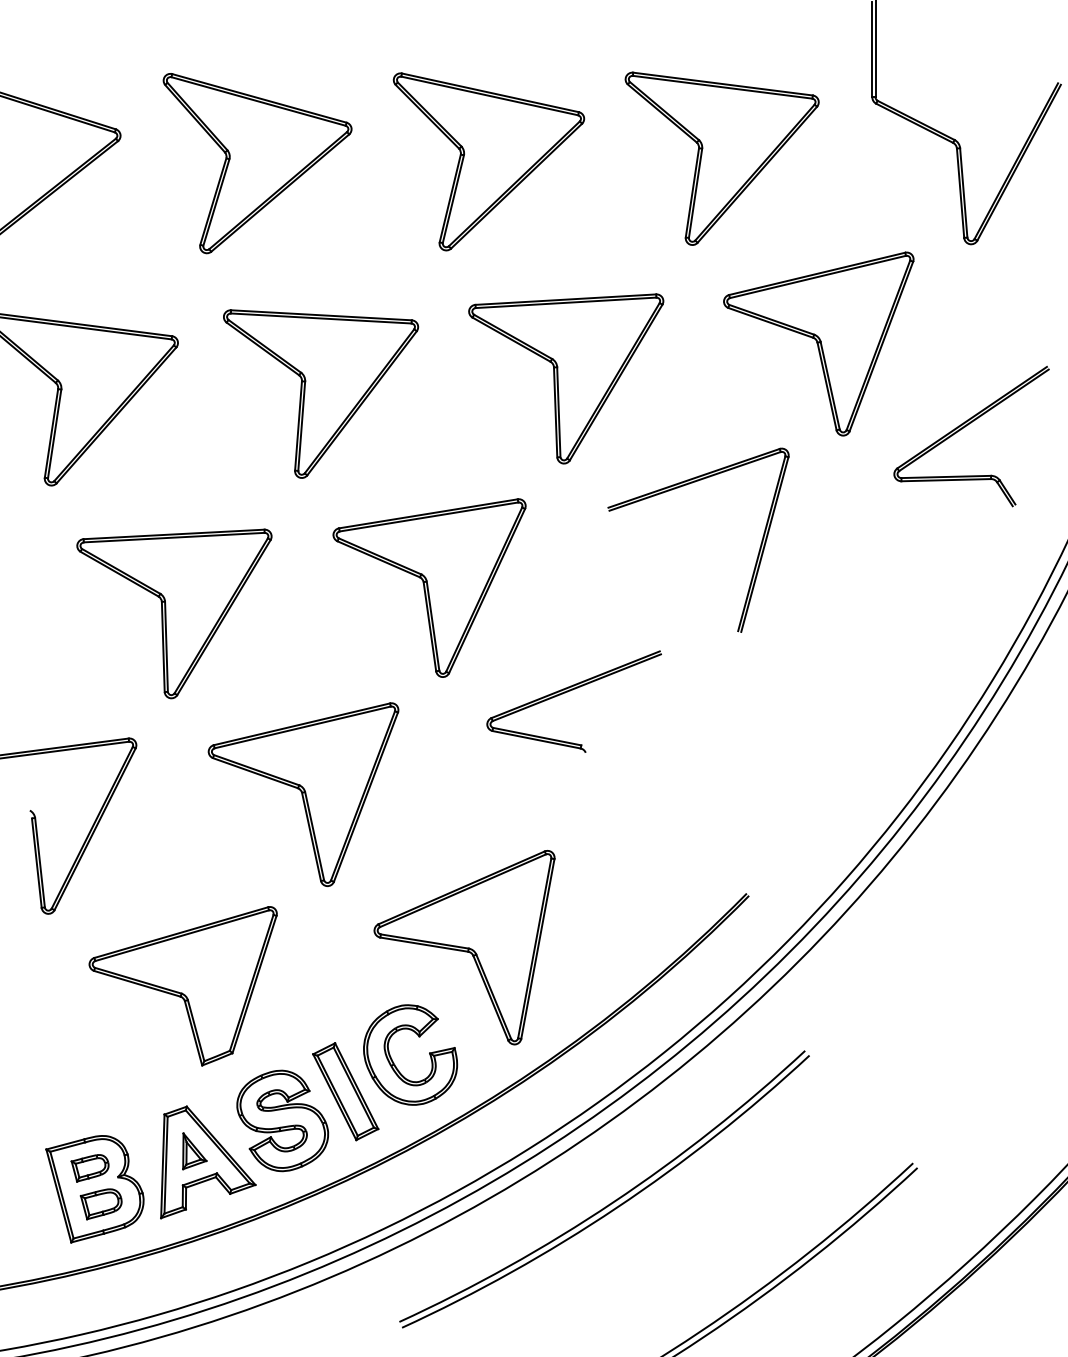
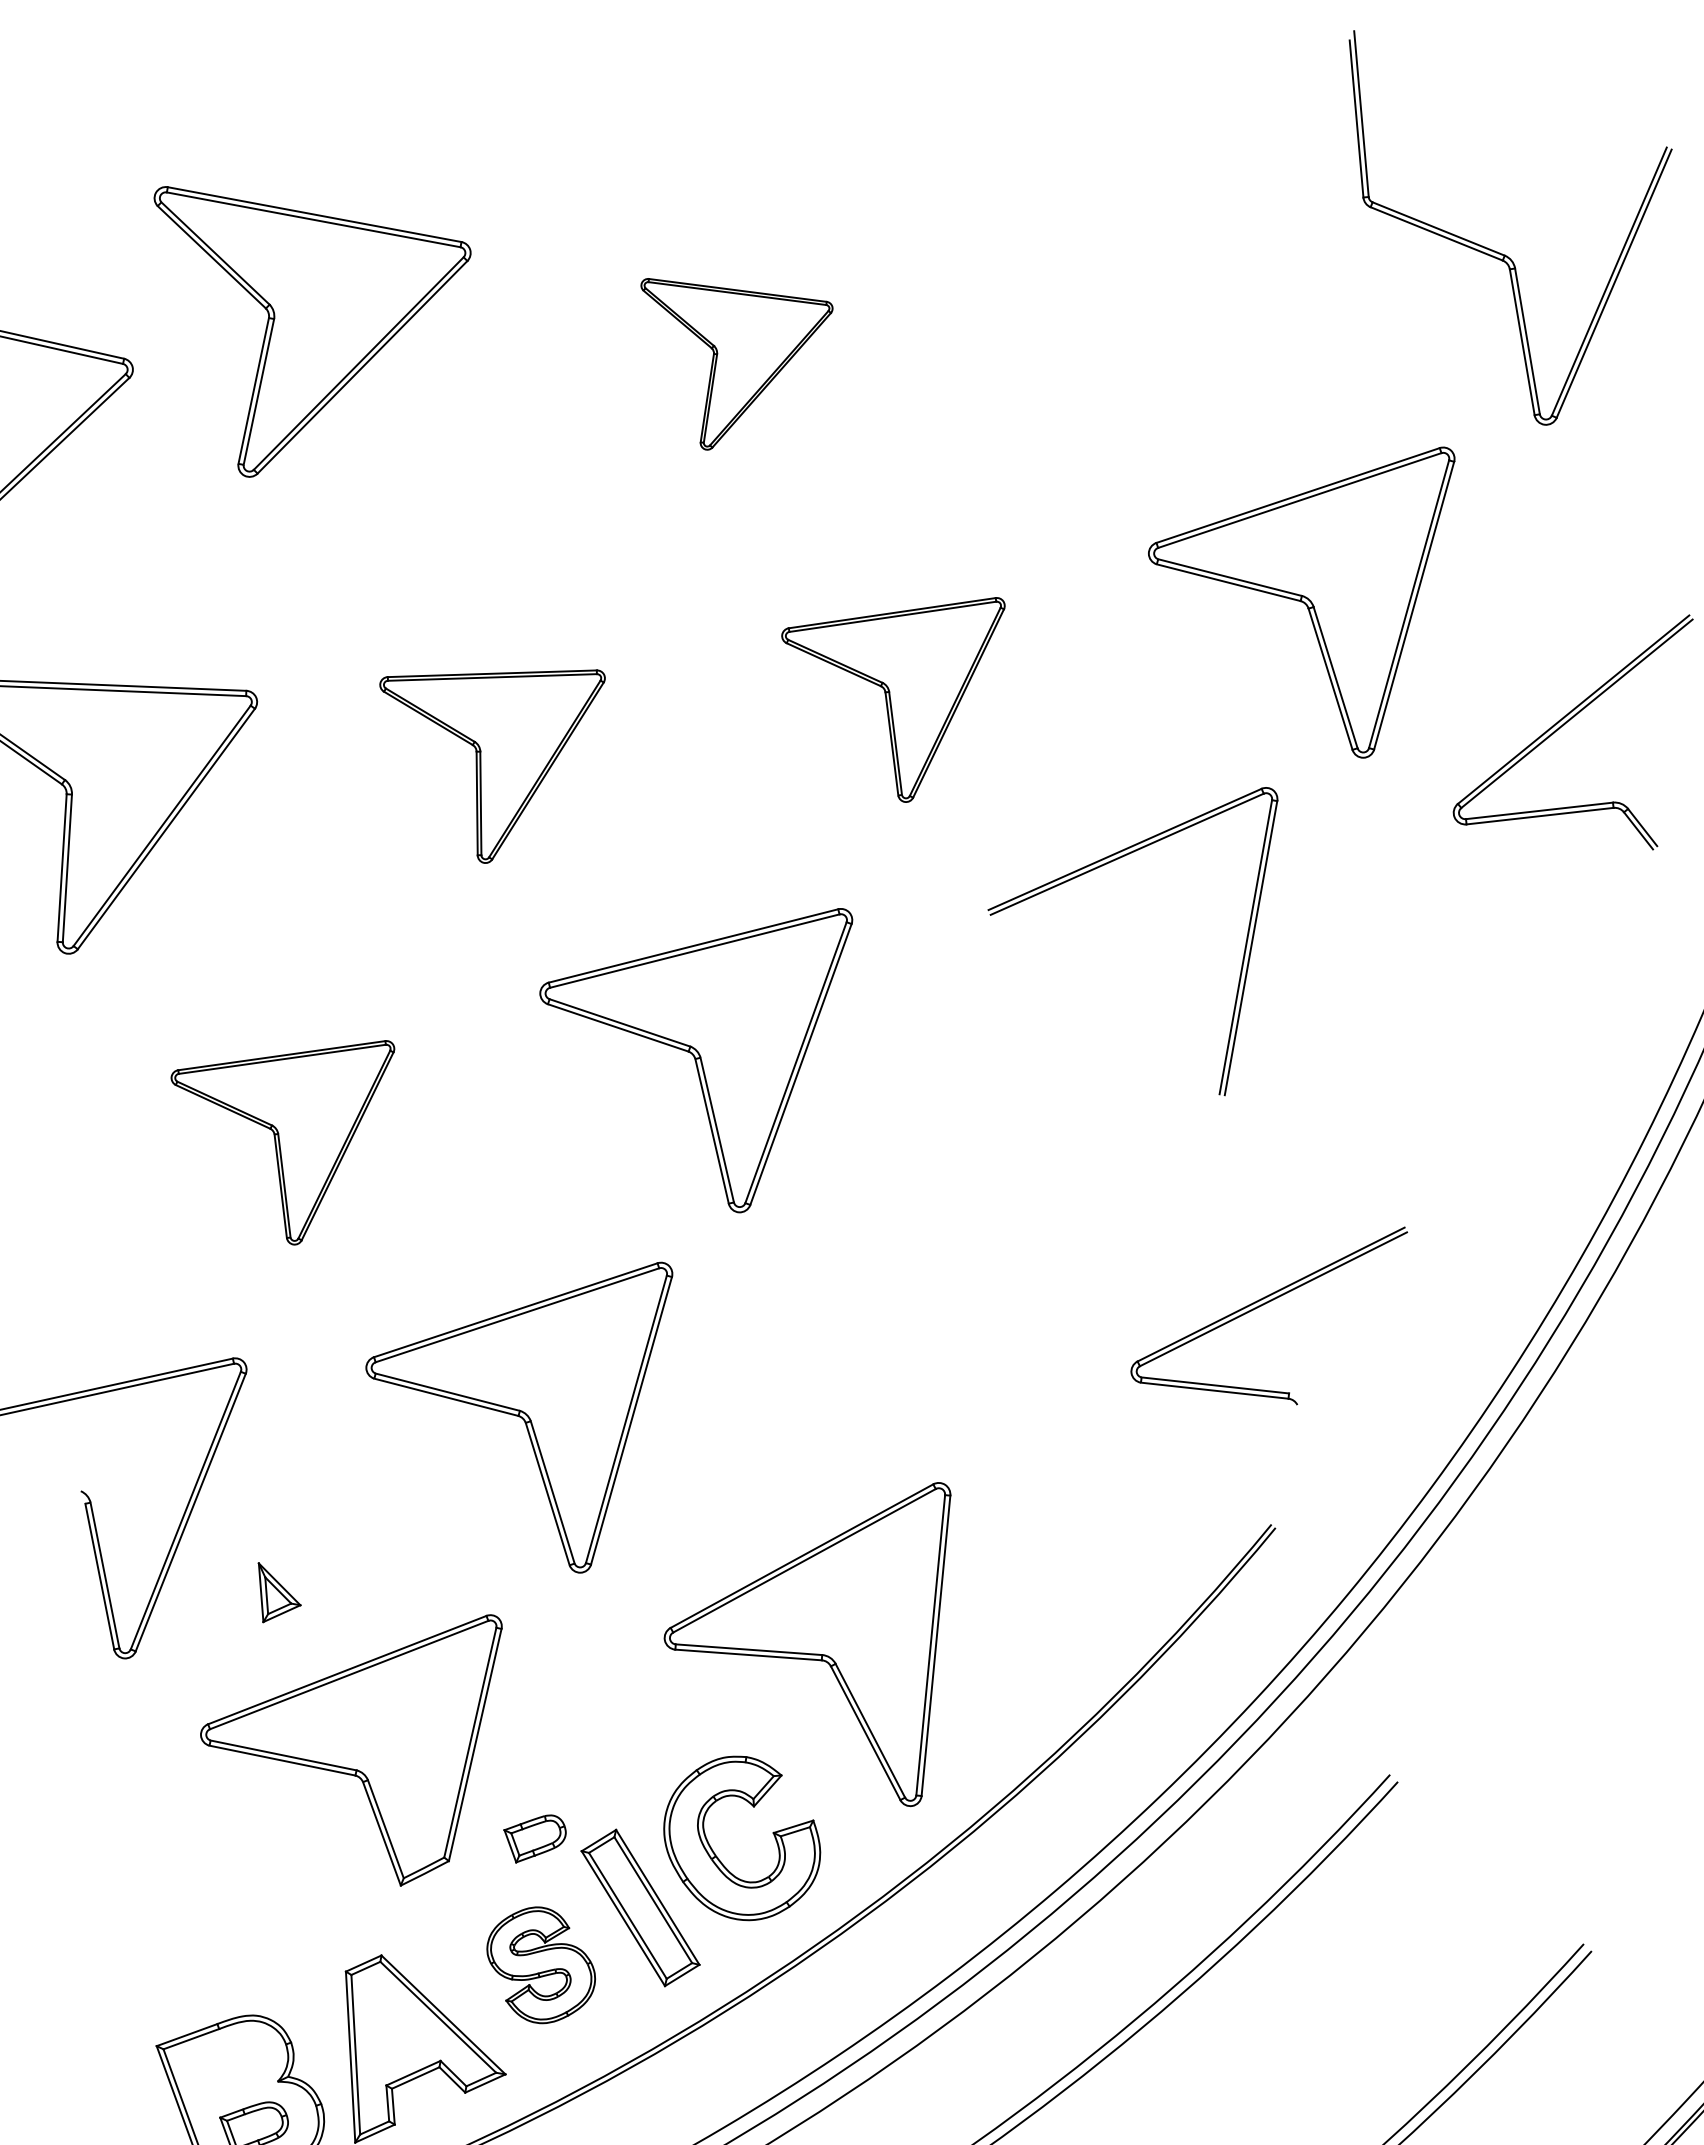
part: (721, 158) -> (1124, 319), removed
part: (488, 161) -> (741, 358), size x0.6
part: (257, 163) -> (320, 321), moved
part: (566, 378) -> (900, 703), size x0.7
part: (321, 393) -> (500, 763), size x0.7
part: (174, 613) -> (290, 1146), size x0.7
part: (570, 691) -> (1263, 1306), moved
part: (282, 1120) -> (540, 1964), size x0.7
part: (194, 1151) -> (279, 1591), moved
part: (89, 1168) -> (534, 1839), moved

